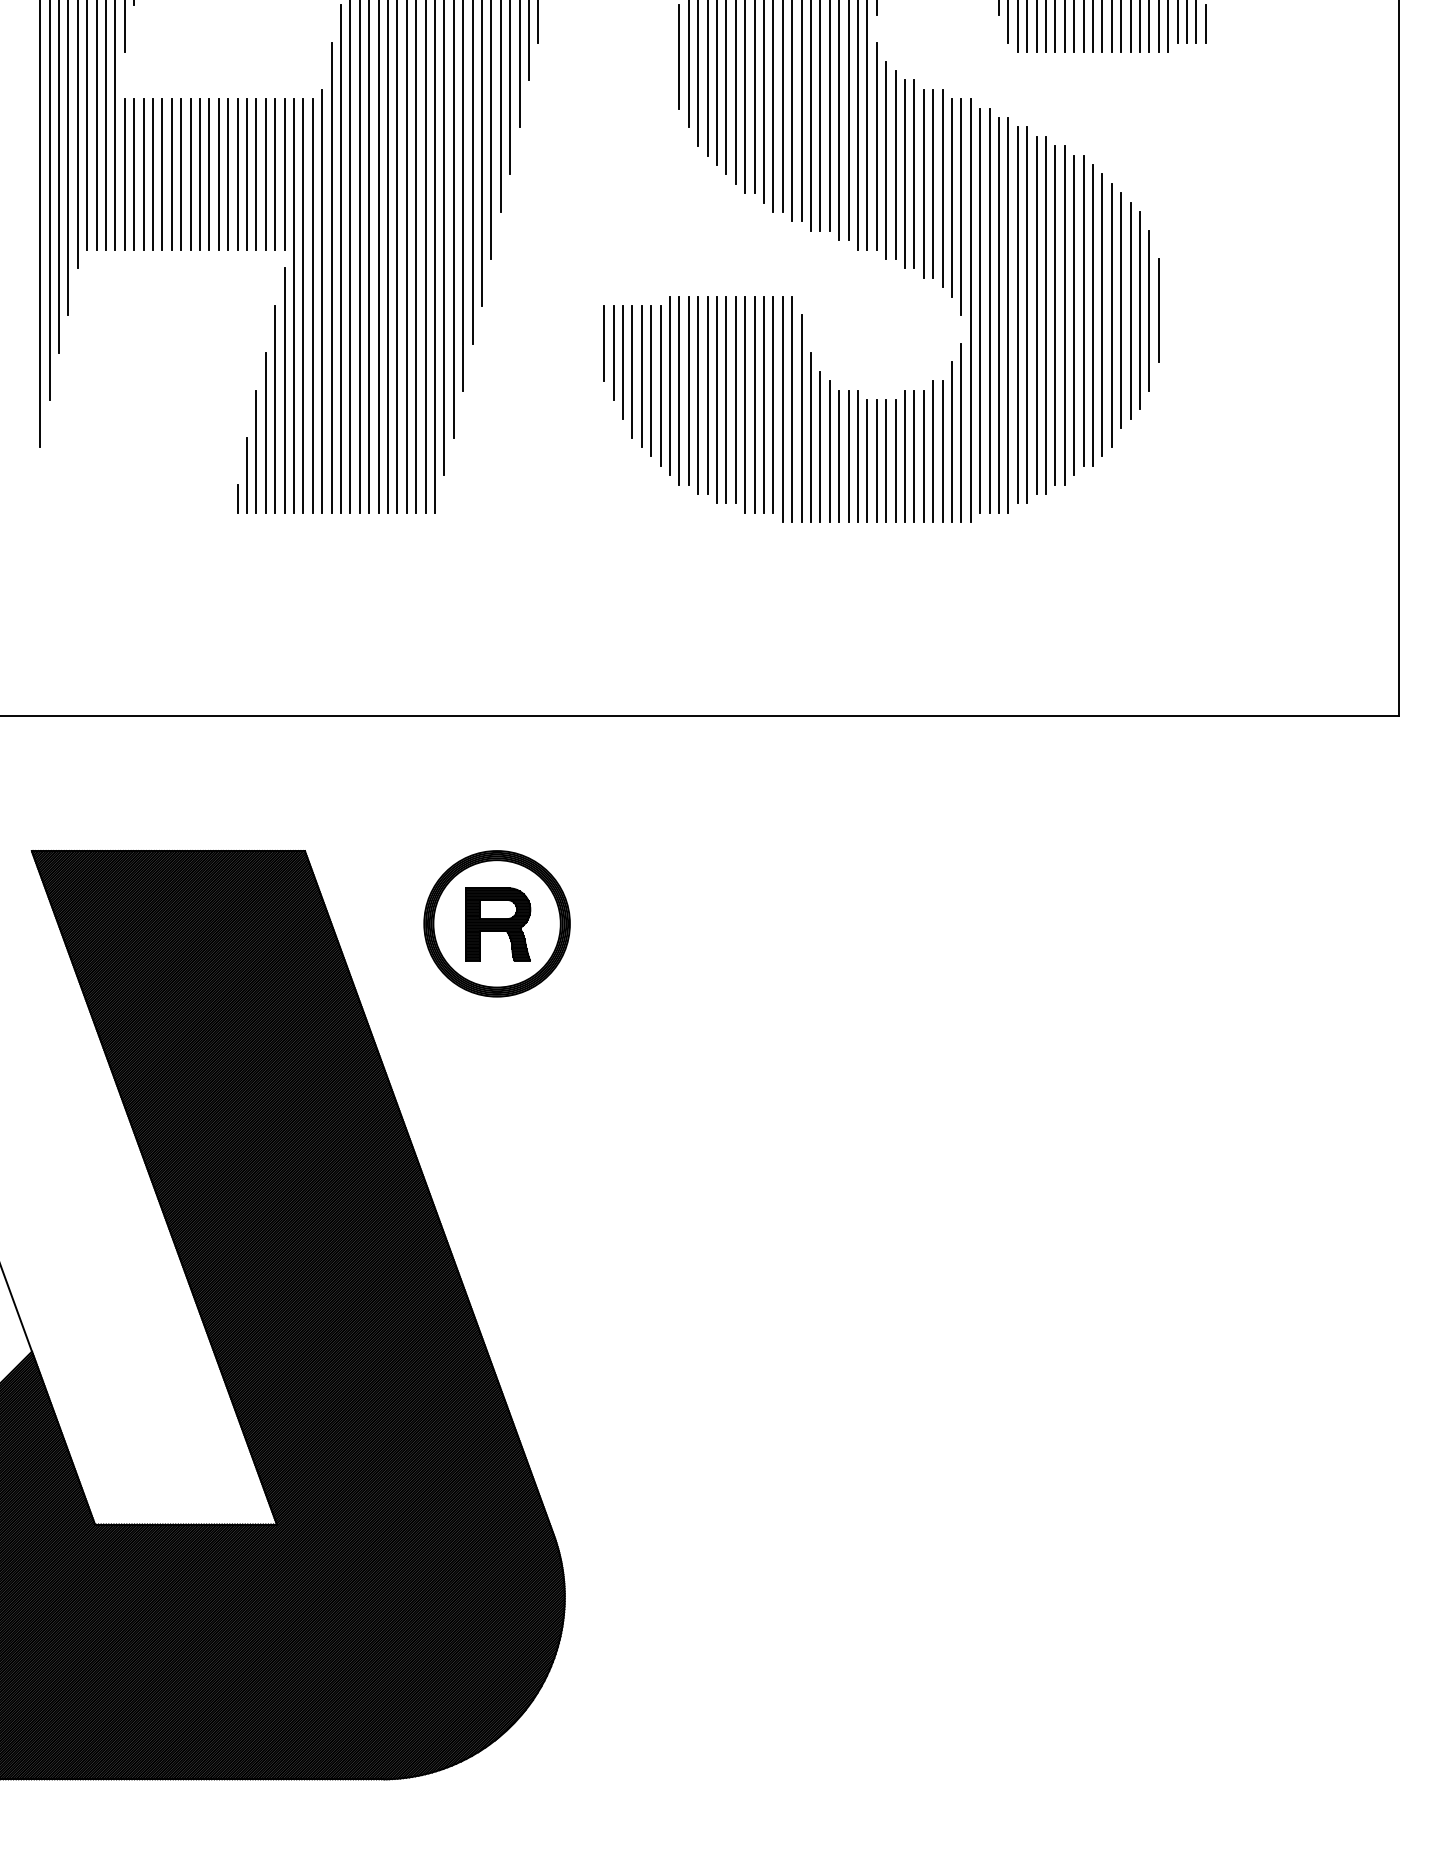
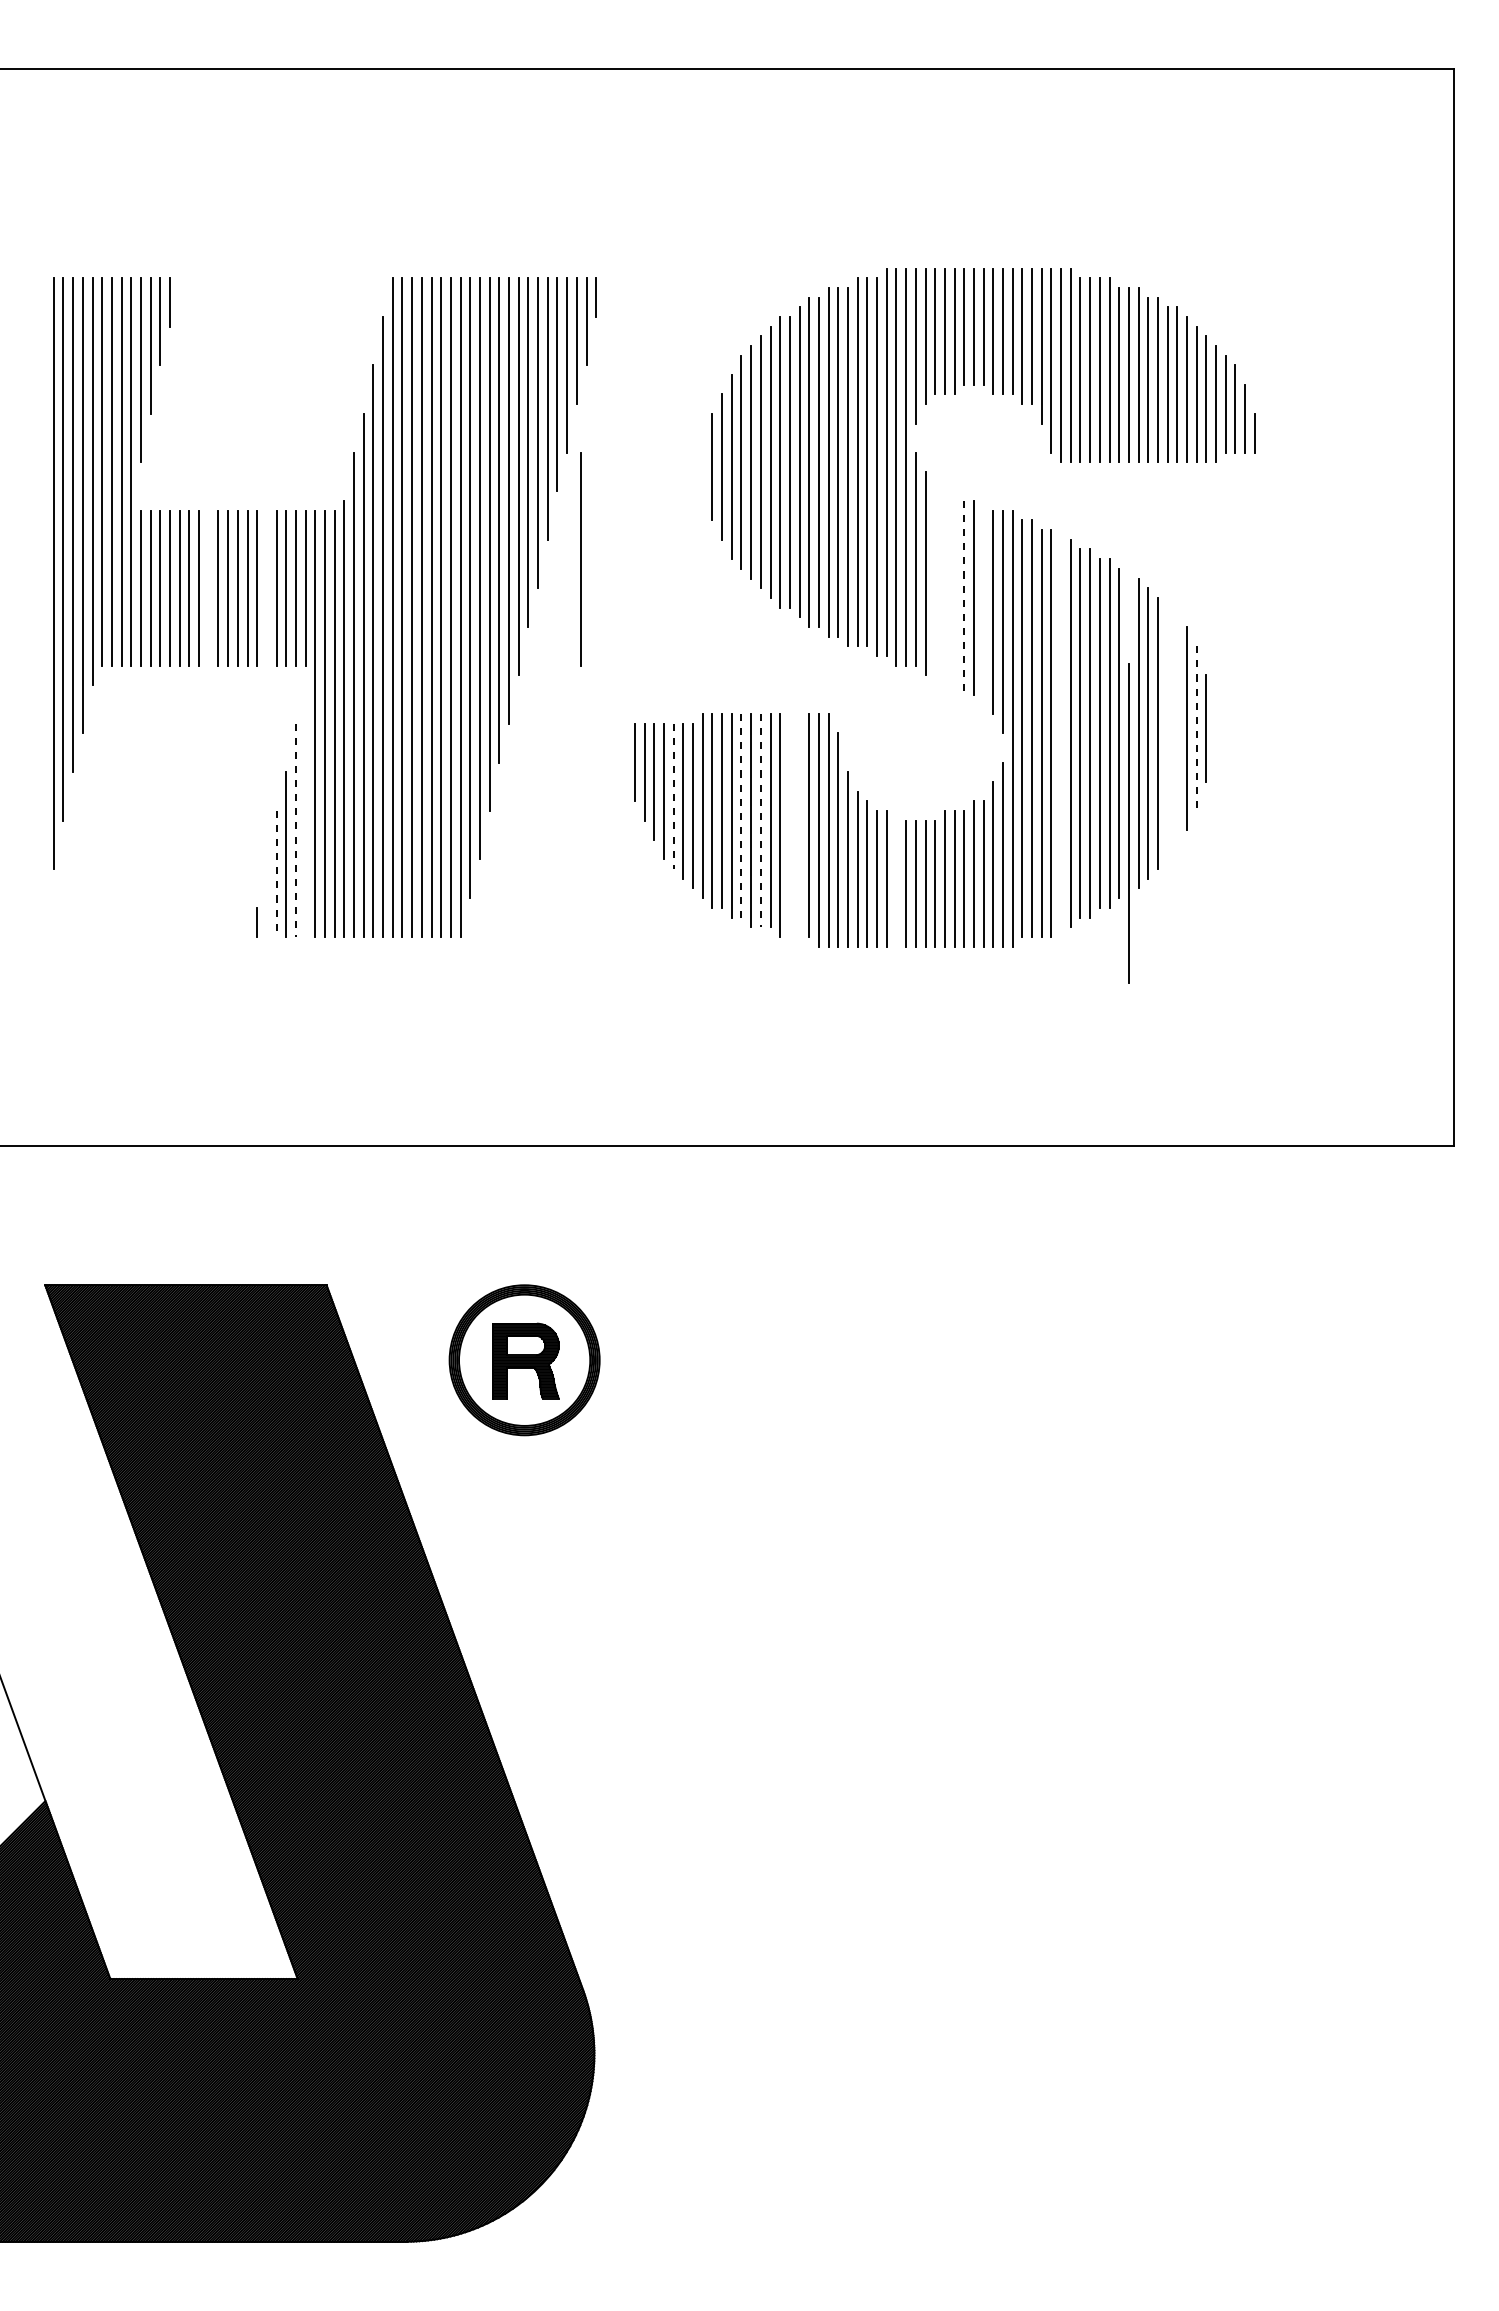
line: (551, 146) -> (580, 559), added
line: (895, 165) -> (935, 578), removed
line: (190, 173) -> (208, 587), removed
line: (246, 173) -> (266, 587), removed
line: (904, 174) -> (944, 588), removed
line: (914, 174) -> (954, 588), removed
line: (924, 183) -> (964, 597), solid -> dashed
line: (942, 188) -> (983, 602), removed
line: (1083, 310) -> (1128, 823), moved
line: (1121, 310) -> (1167, 728), removed
line: (1130, 310) -> (1177, 728), removed
line: (1149, 311) -> (1196, 729), solid -> dashed
line: (1018, 315) -> (1061, 733), removed
line: (641, 376) -> (673, 796), solid -> dashed
line: (284, 390) -> (305, 810), removed
line: (707, 395) -> (741, 815), solid -> dashed
line: (726, 399) -> (760, 820), solid -> dashed
line: (754, 404) -> (789, 825), removed
line: (763, 404) -> (799, 825), removed
line: (274, 409) -> (295, 830), solid -> dashed
line: (256, 451) -> (276, 873), solid -> dashed
line: (858, 456) -> (896, 878), removed
line: (246, 474) -> (266, 897), removed

